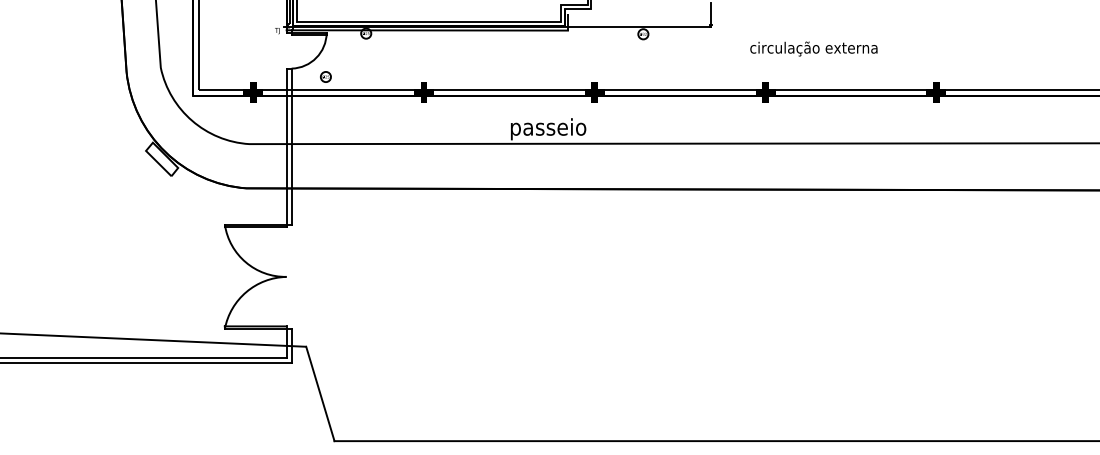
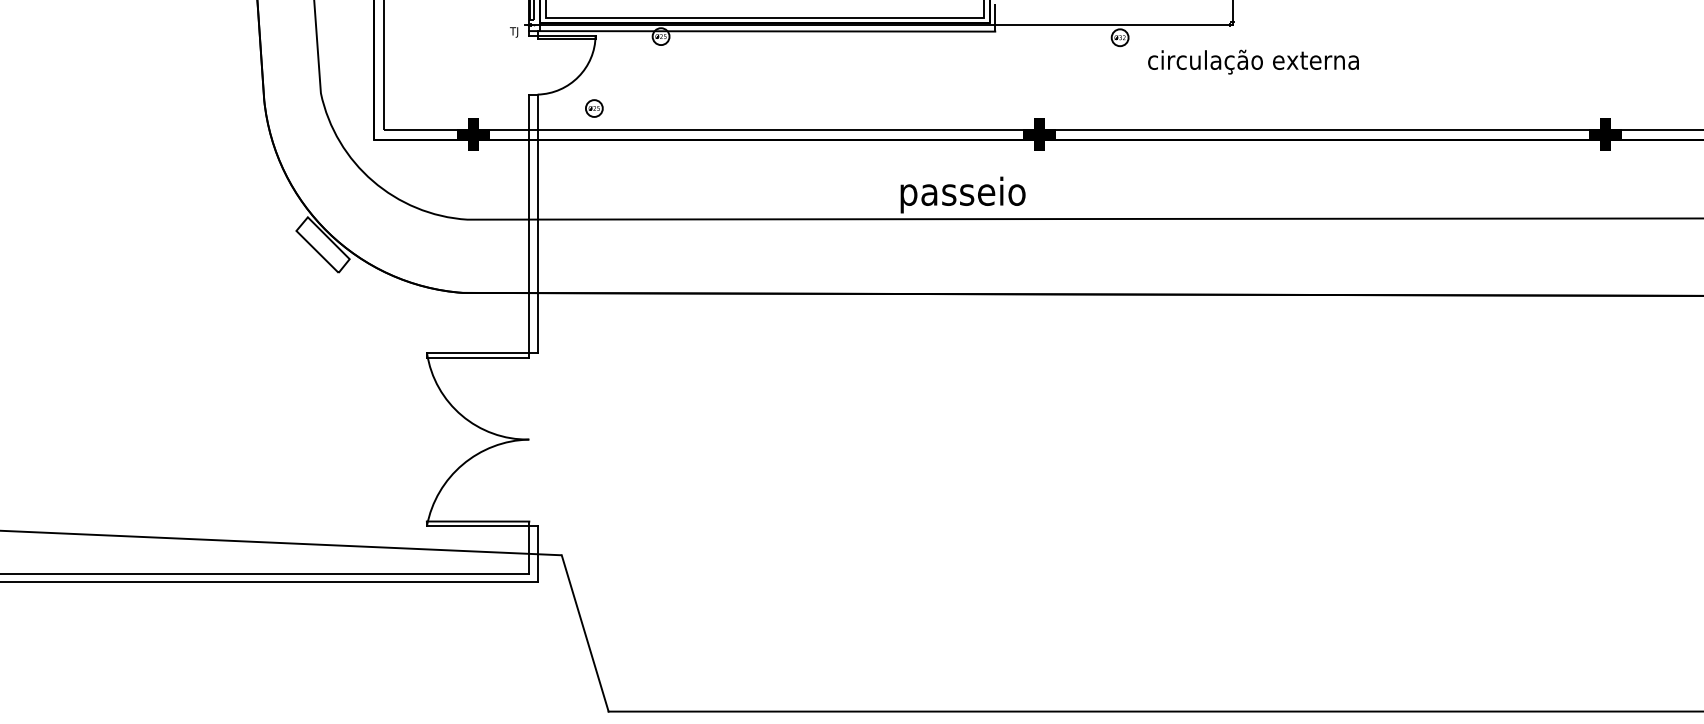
text: (813, 48) -> (1252, 61), moved
fill: (423, 92) -> (755, 134), removed
fill: (765, 92) -> (1322, 134), removed

